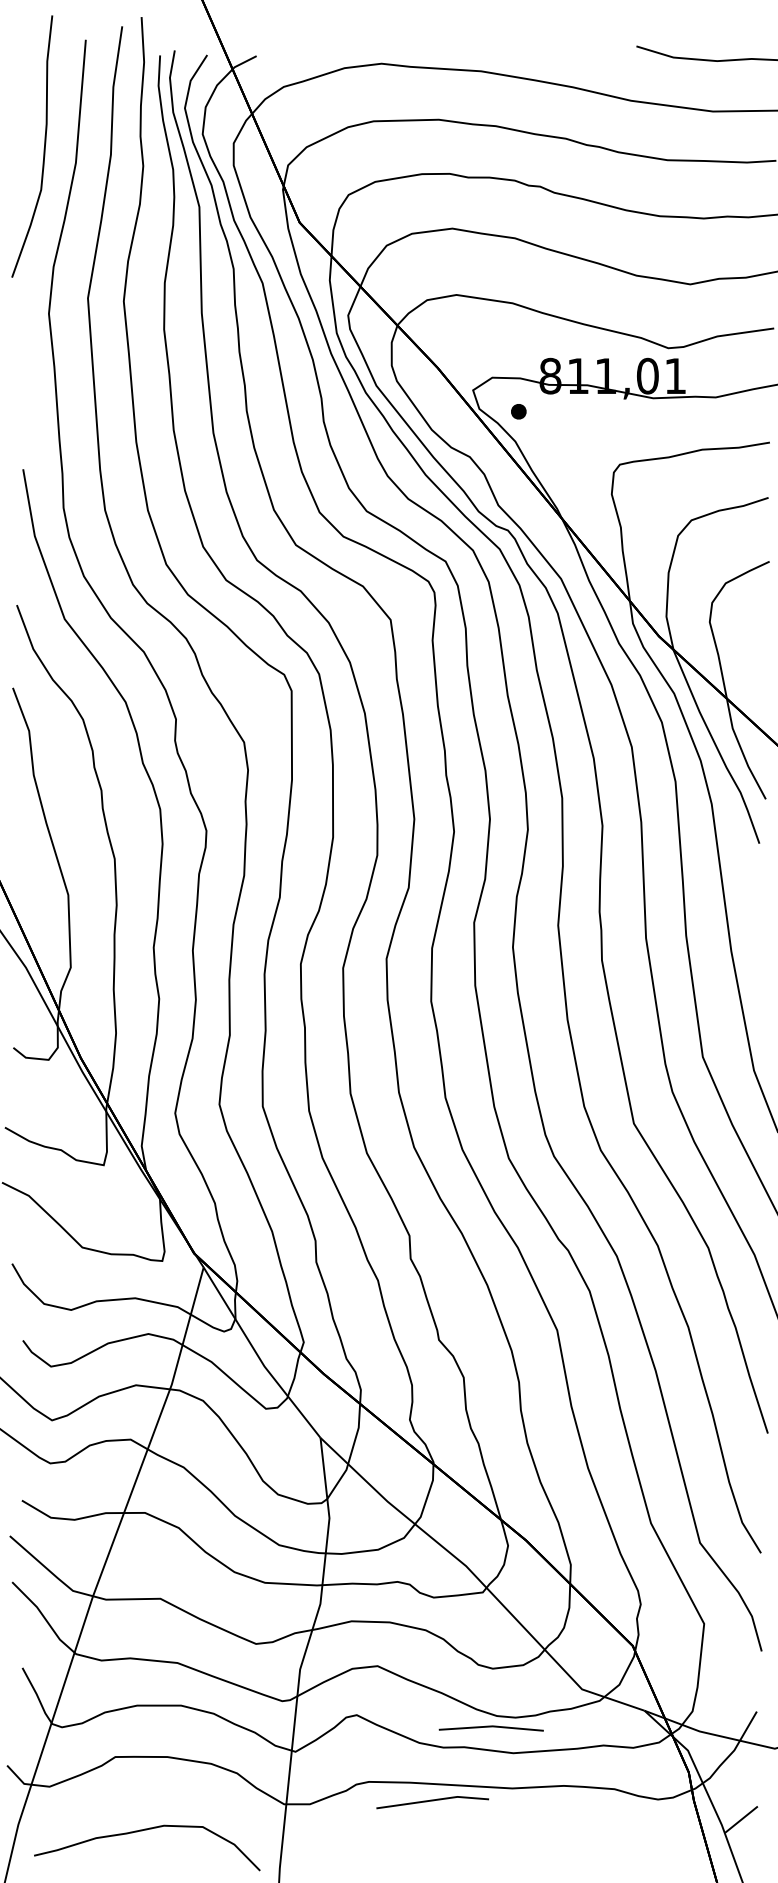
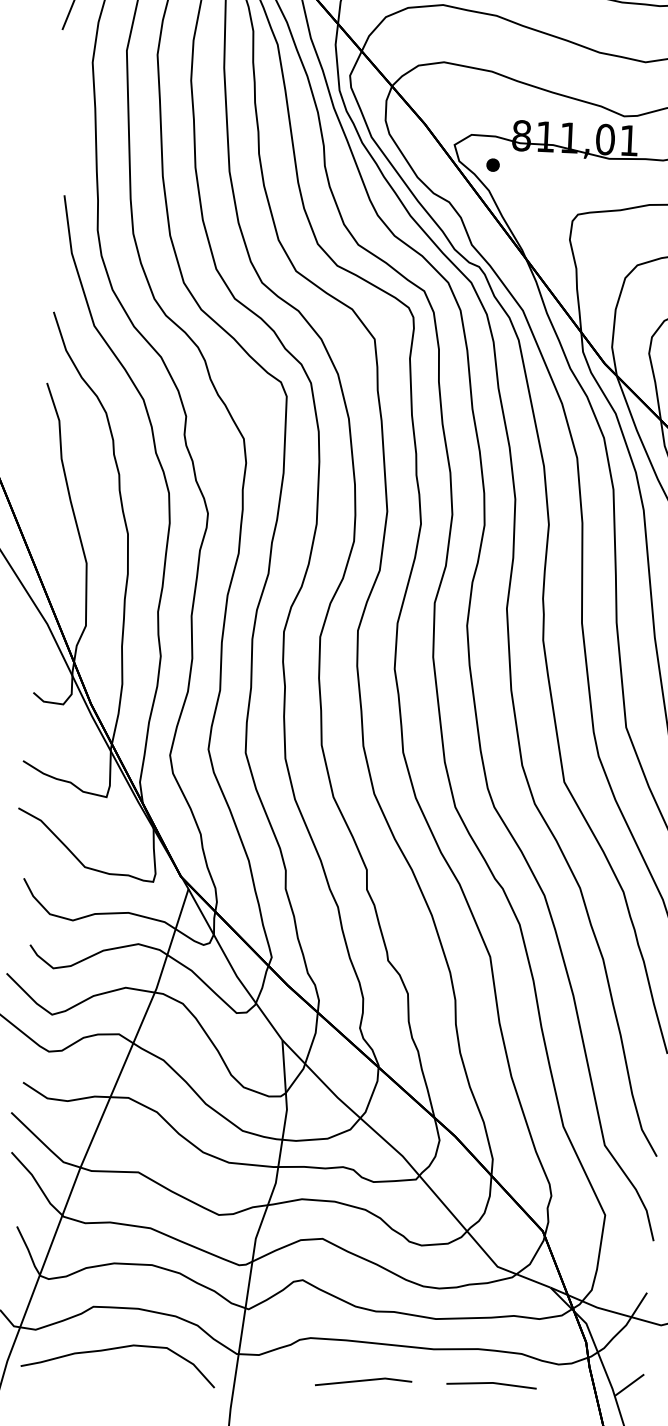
line: (490, 1727) -> (490, 1383), moved
line: (432, 1801) -> (363, 1381), moved
curve: (142, 1831) -> (114, 1349), moved

